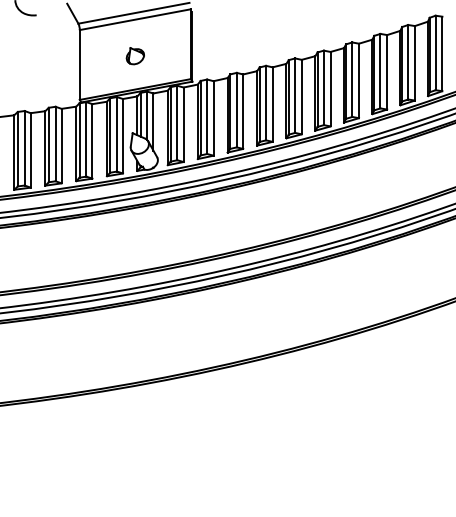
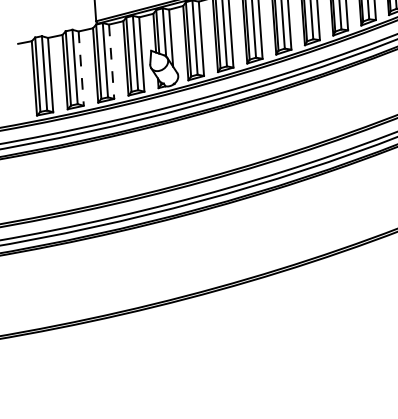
line: (92, 141) -> (111, 61), solid -> dashed
line: (61, 146) -> (81, 69), solid -> dashed

